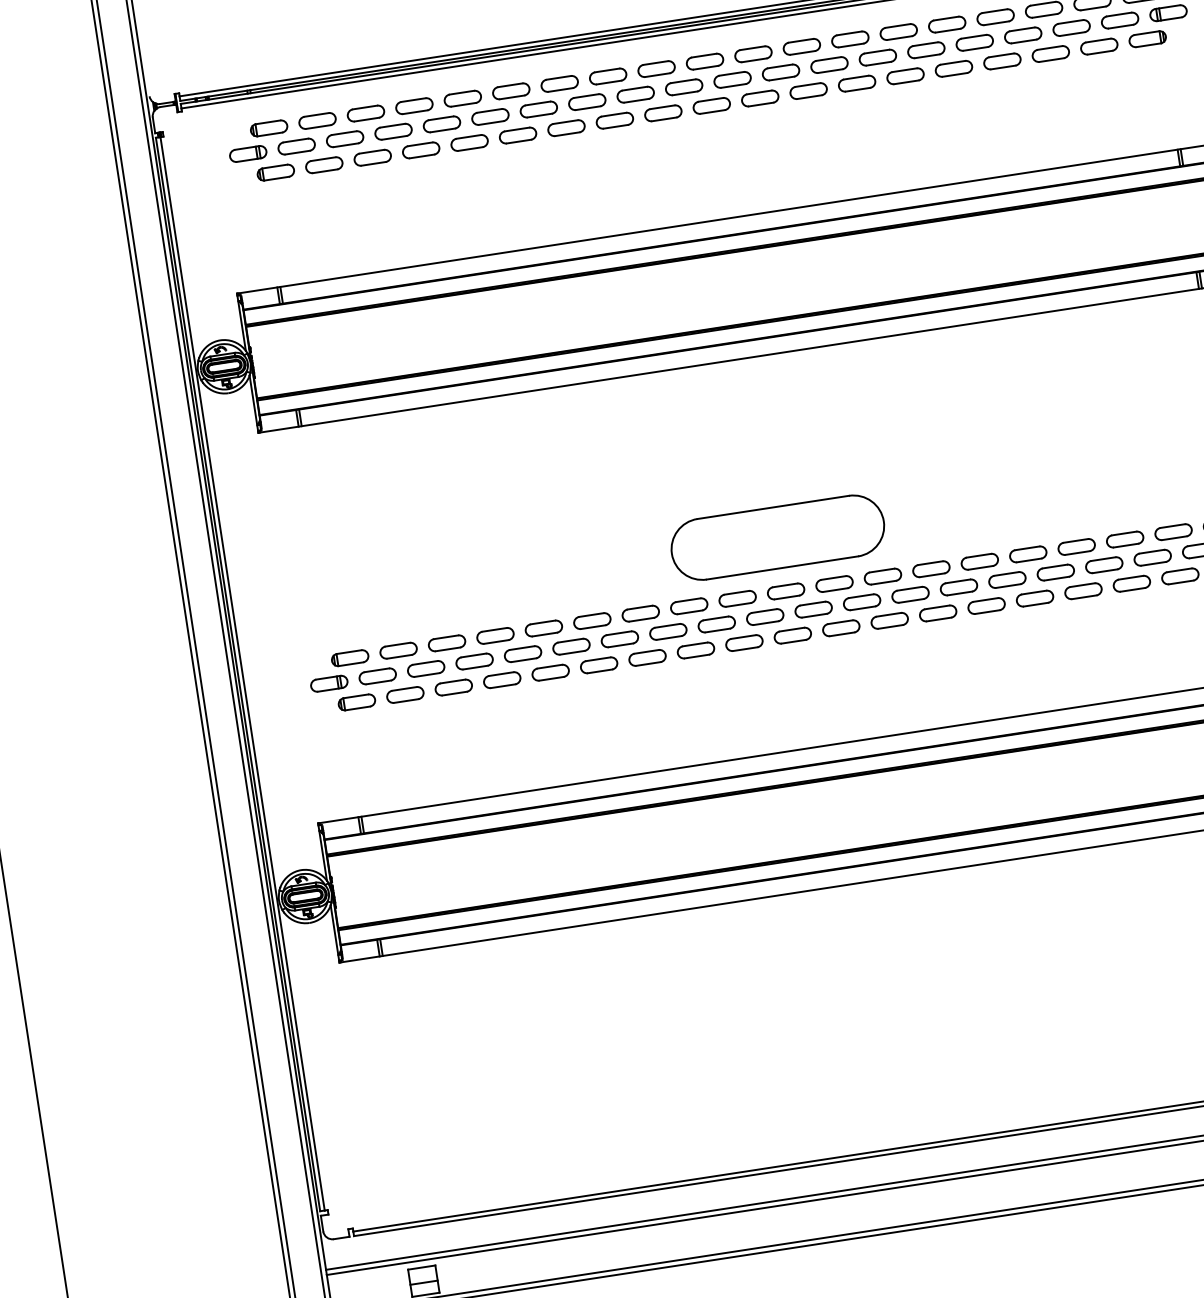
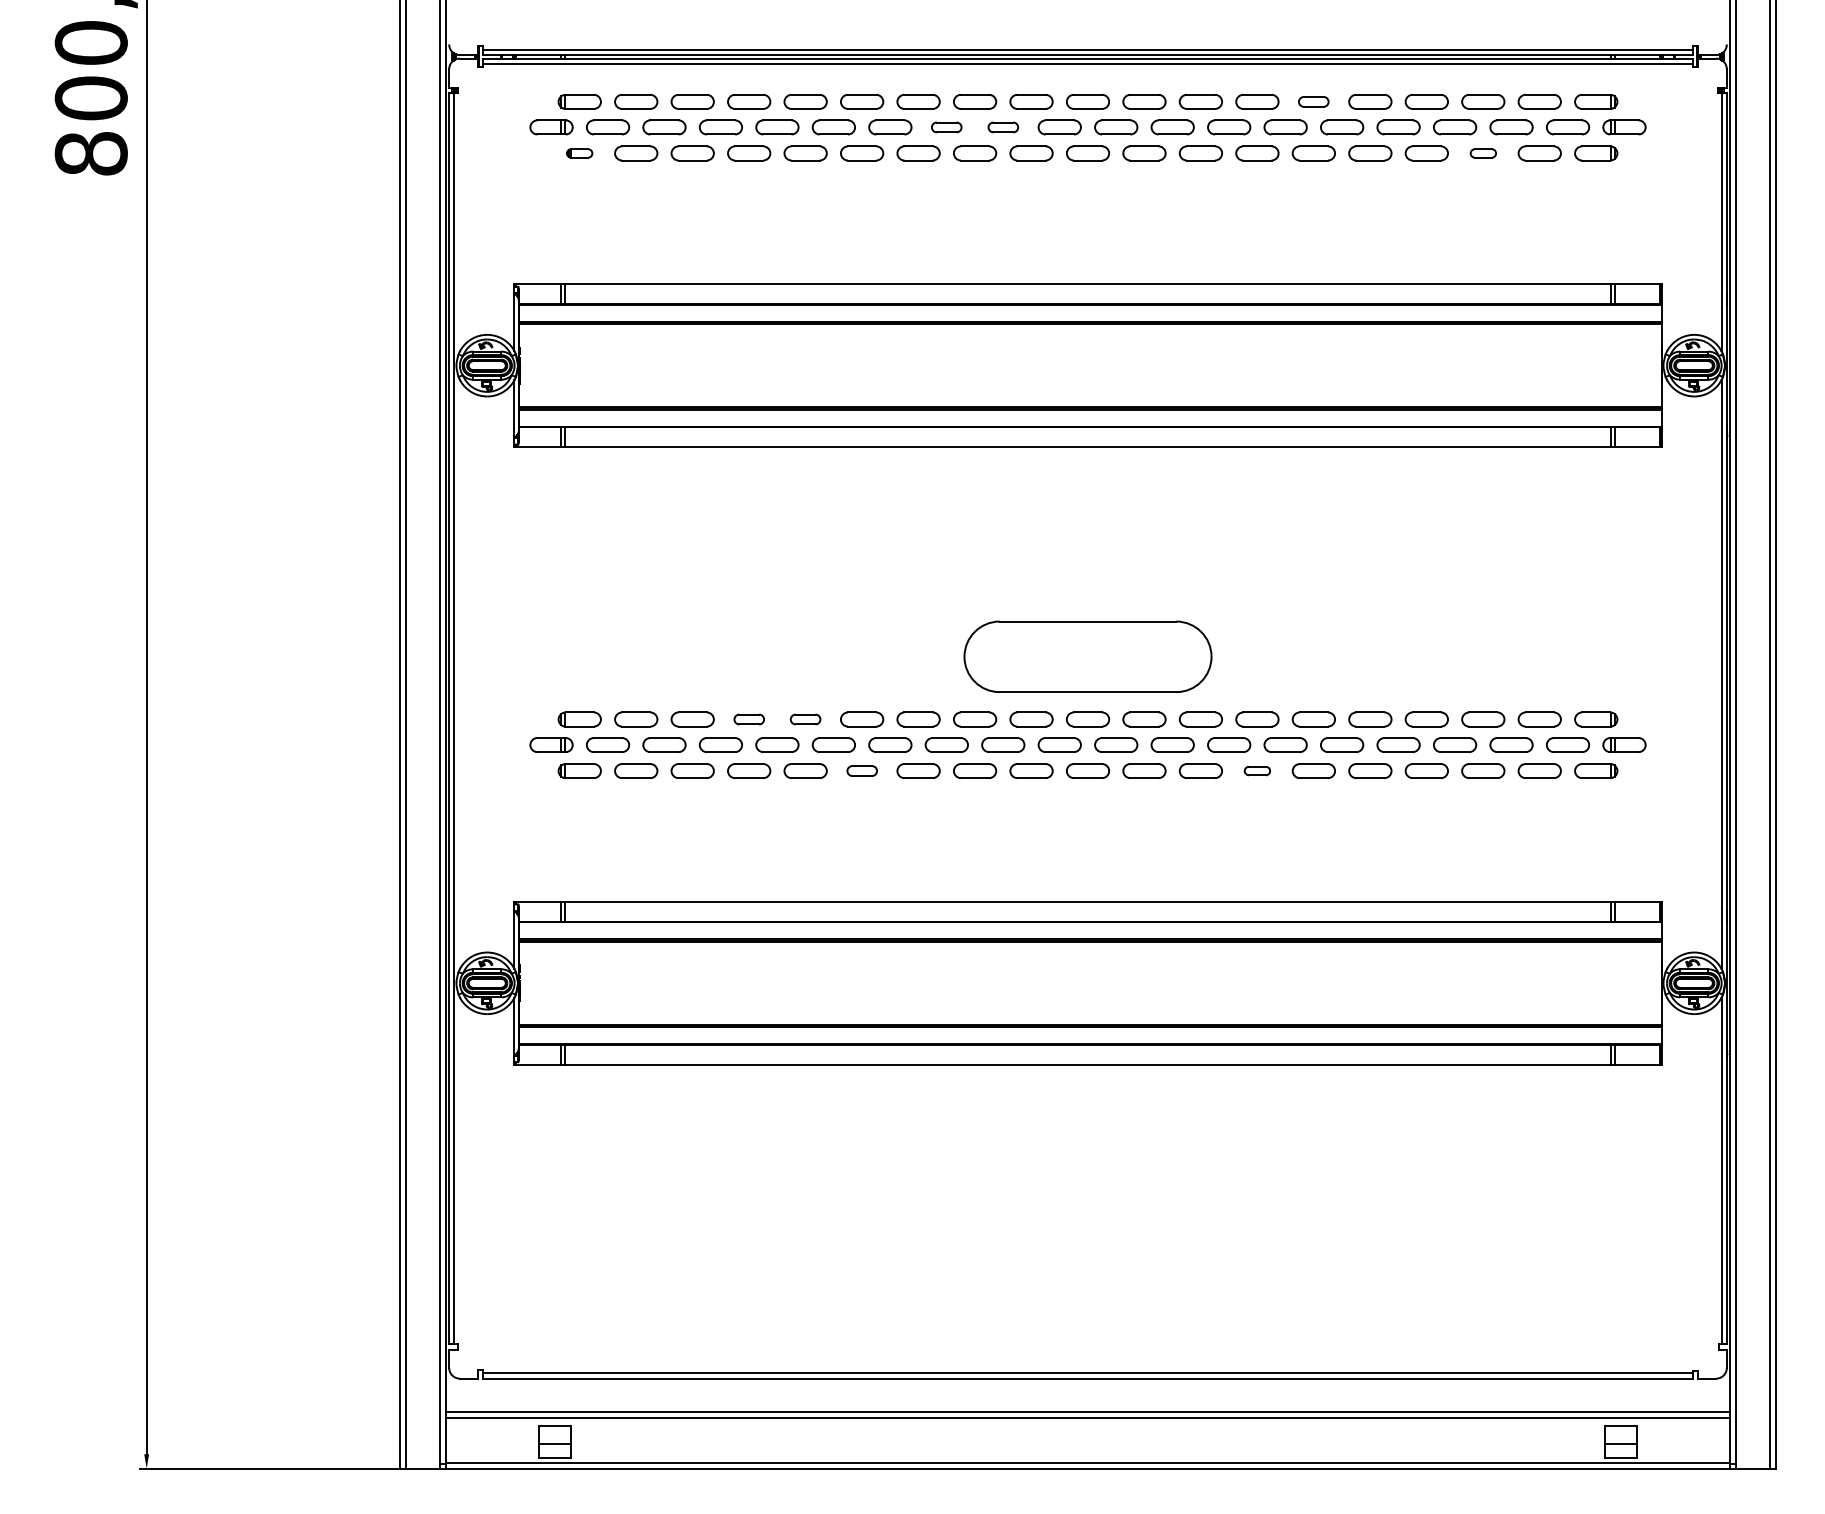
part: (898, 31) -> (1313, 101), size x0.7
part: (1051, 54) -> (1483, 153), size x0.6
part: (635, 94) -> (1003, 127), size x0.7
part: (587, 102) -> (946, 127), size x0.7
part: (275, 172) -> (579, 153), size x0.6
part: (938, 612) -> (1257, 770), size x0.6
part: (543, 628) -> (805, 719), size x0.7
part: (495, 635) -> (749, 719), size x0.7
part: (599, 664) -> (862, 770), size x0.7

